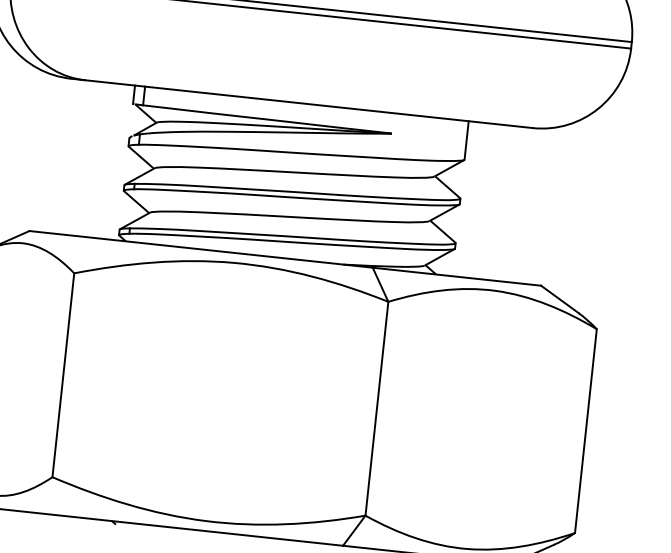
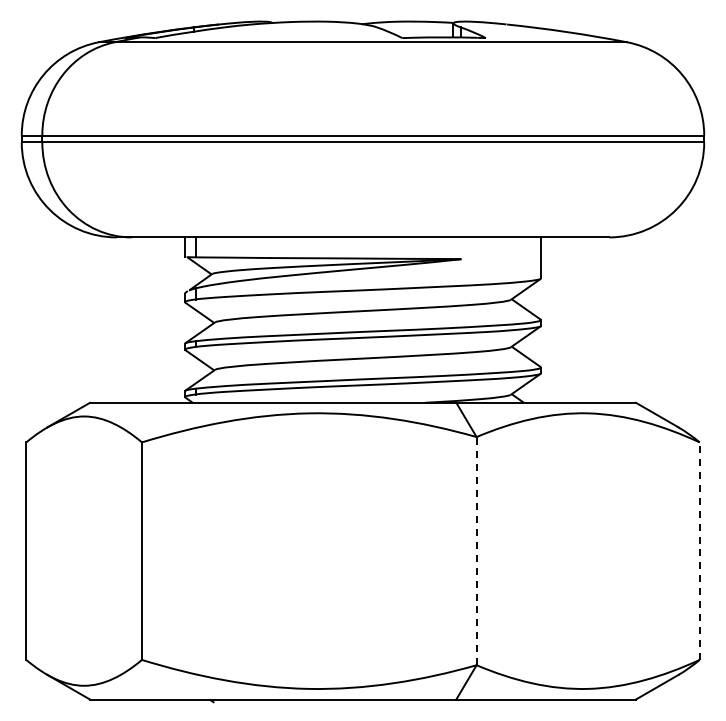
line: (376, 408) -> (476, 550), solid -> dashed
line: (585, 431) -> (699, 551), solid -> dashed

